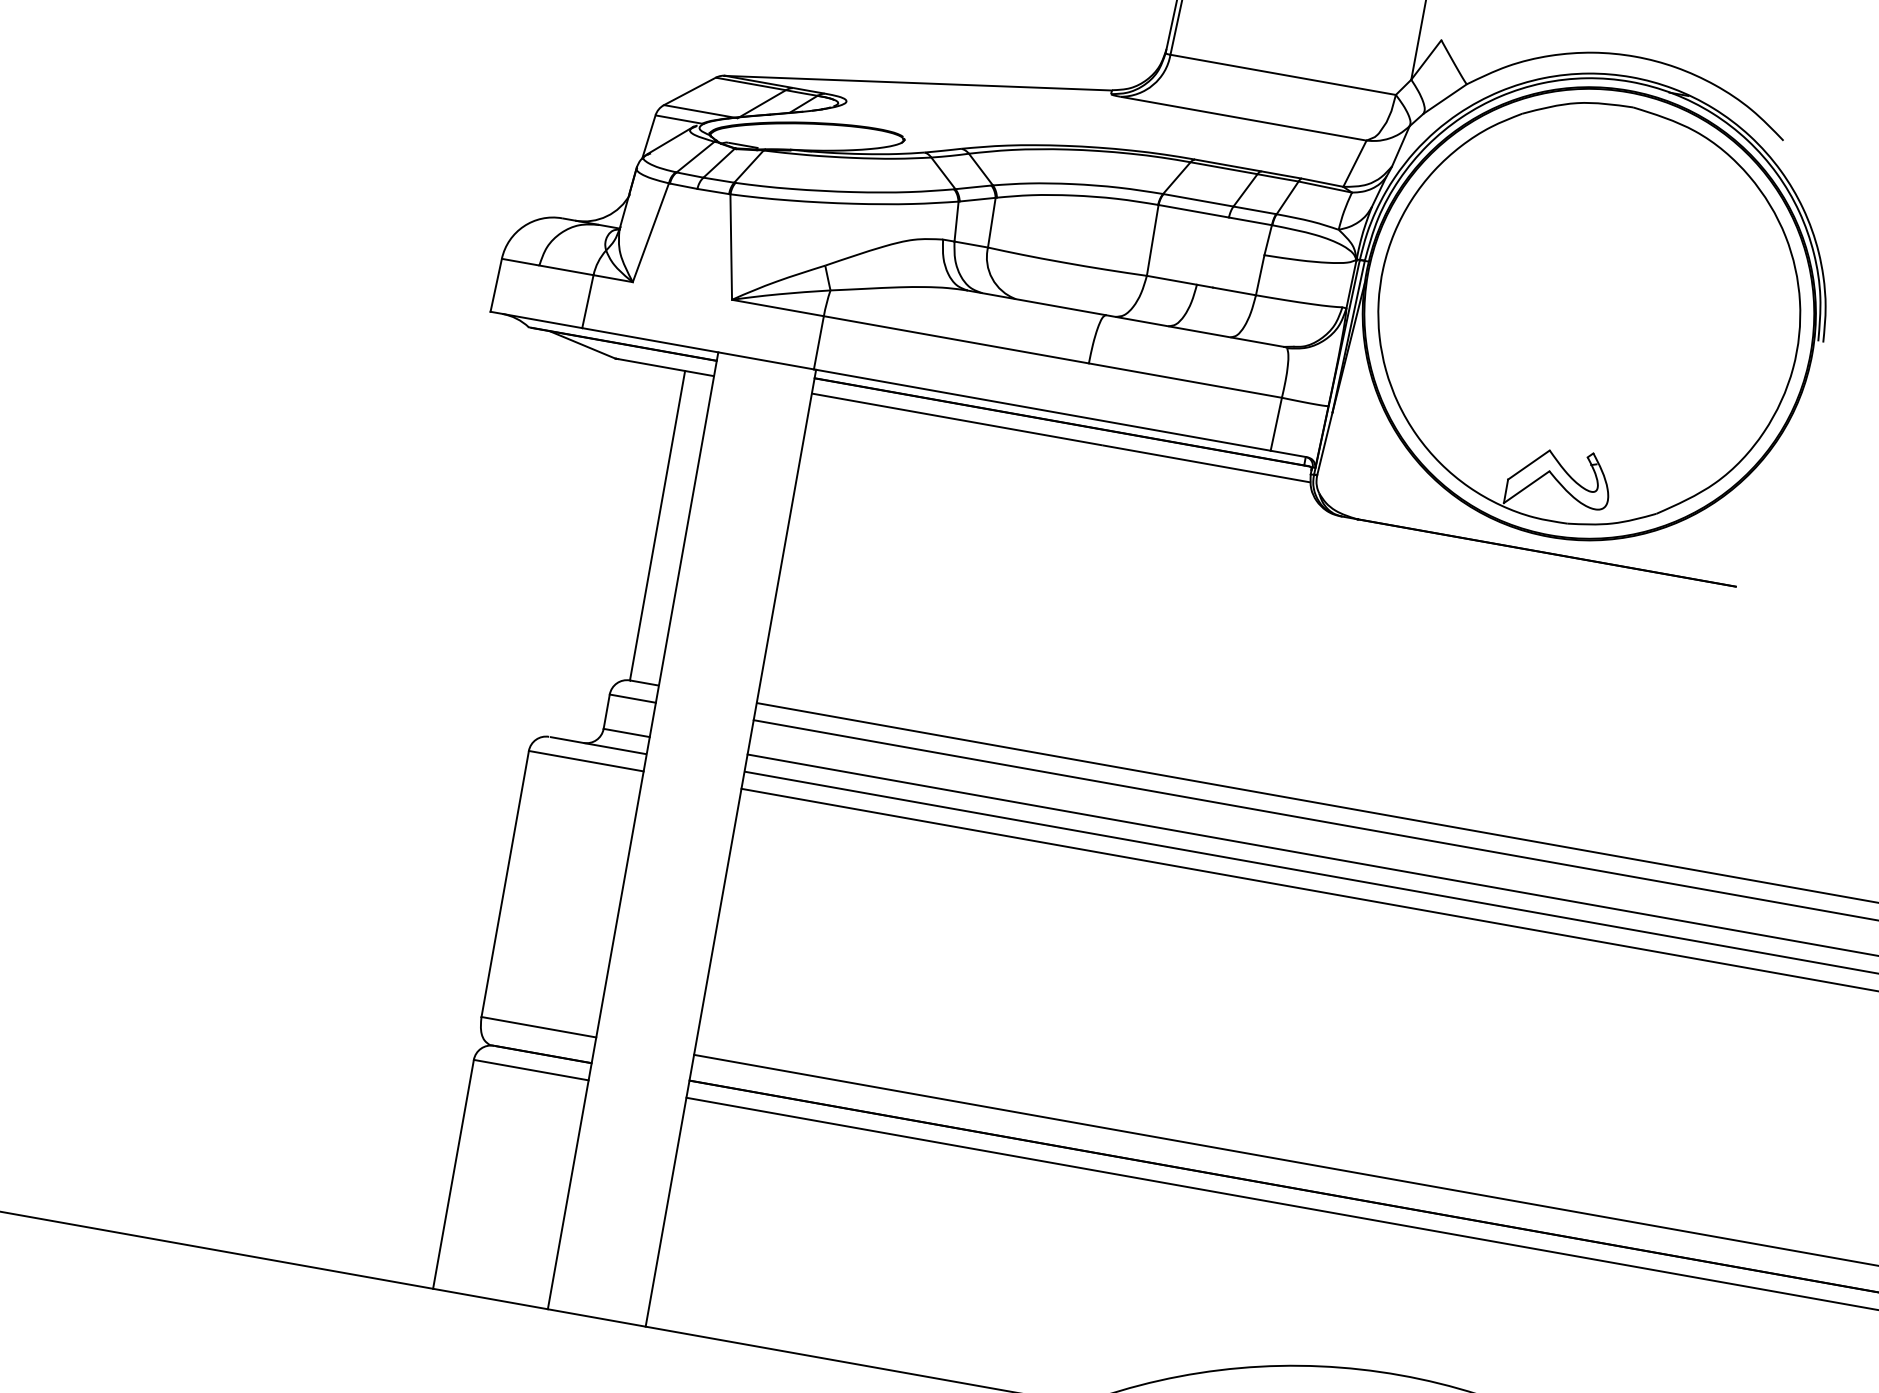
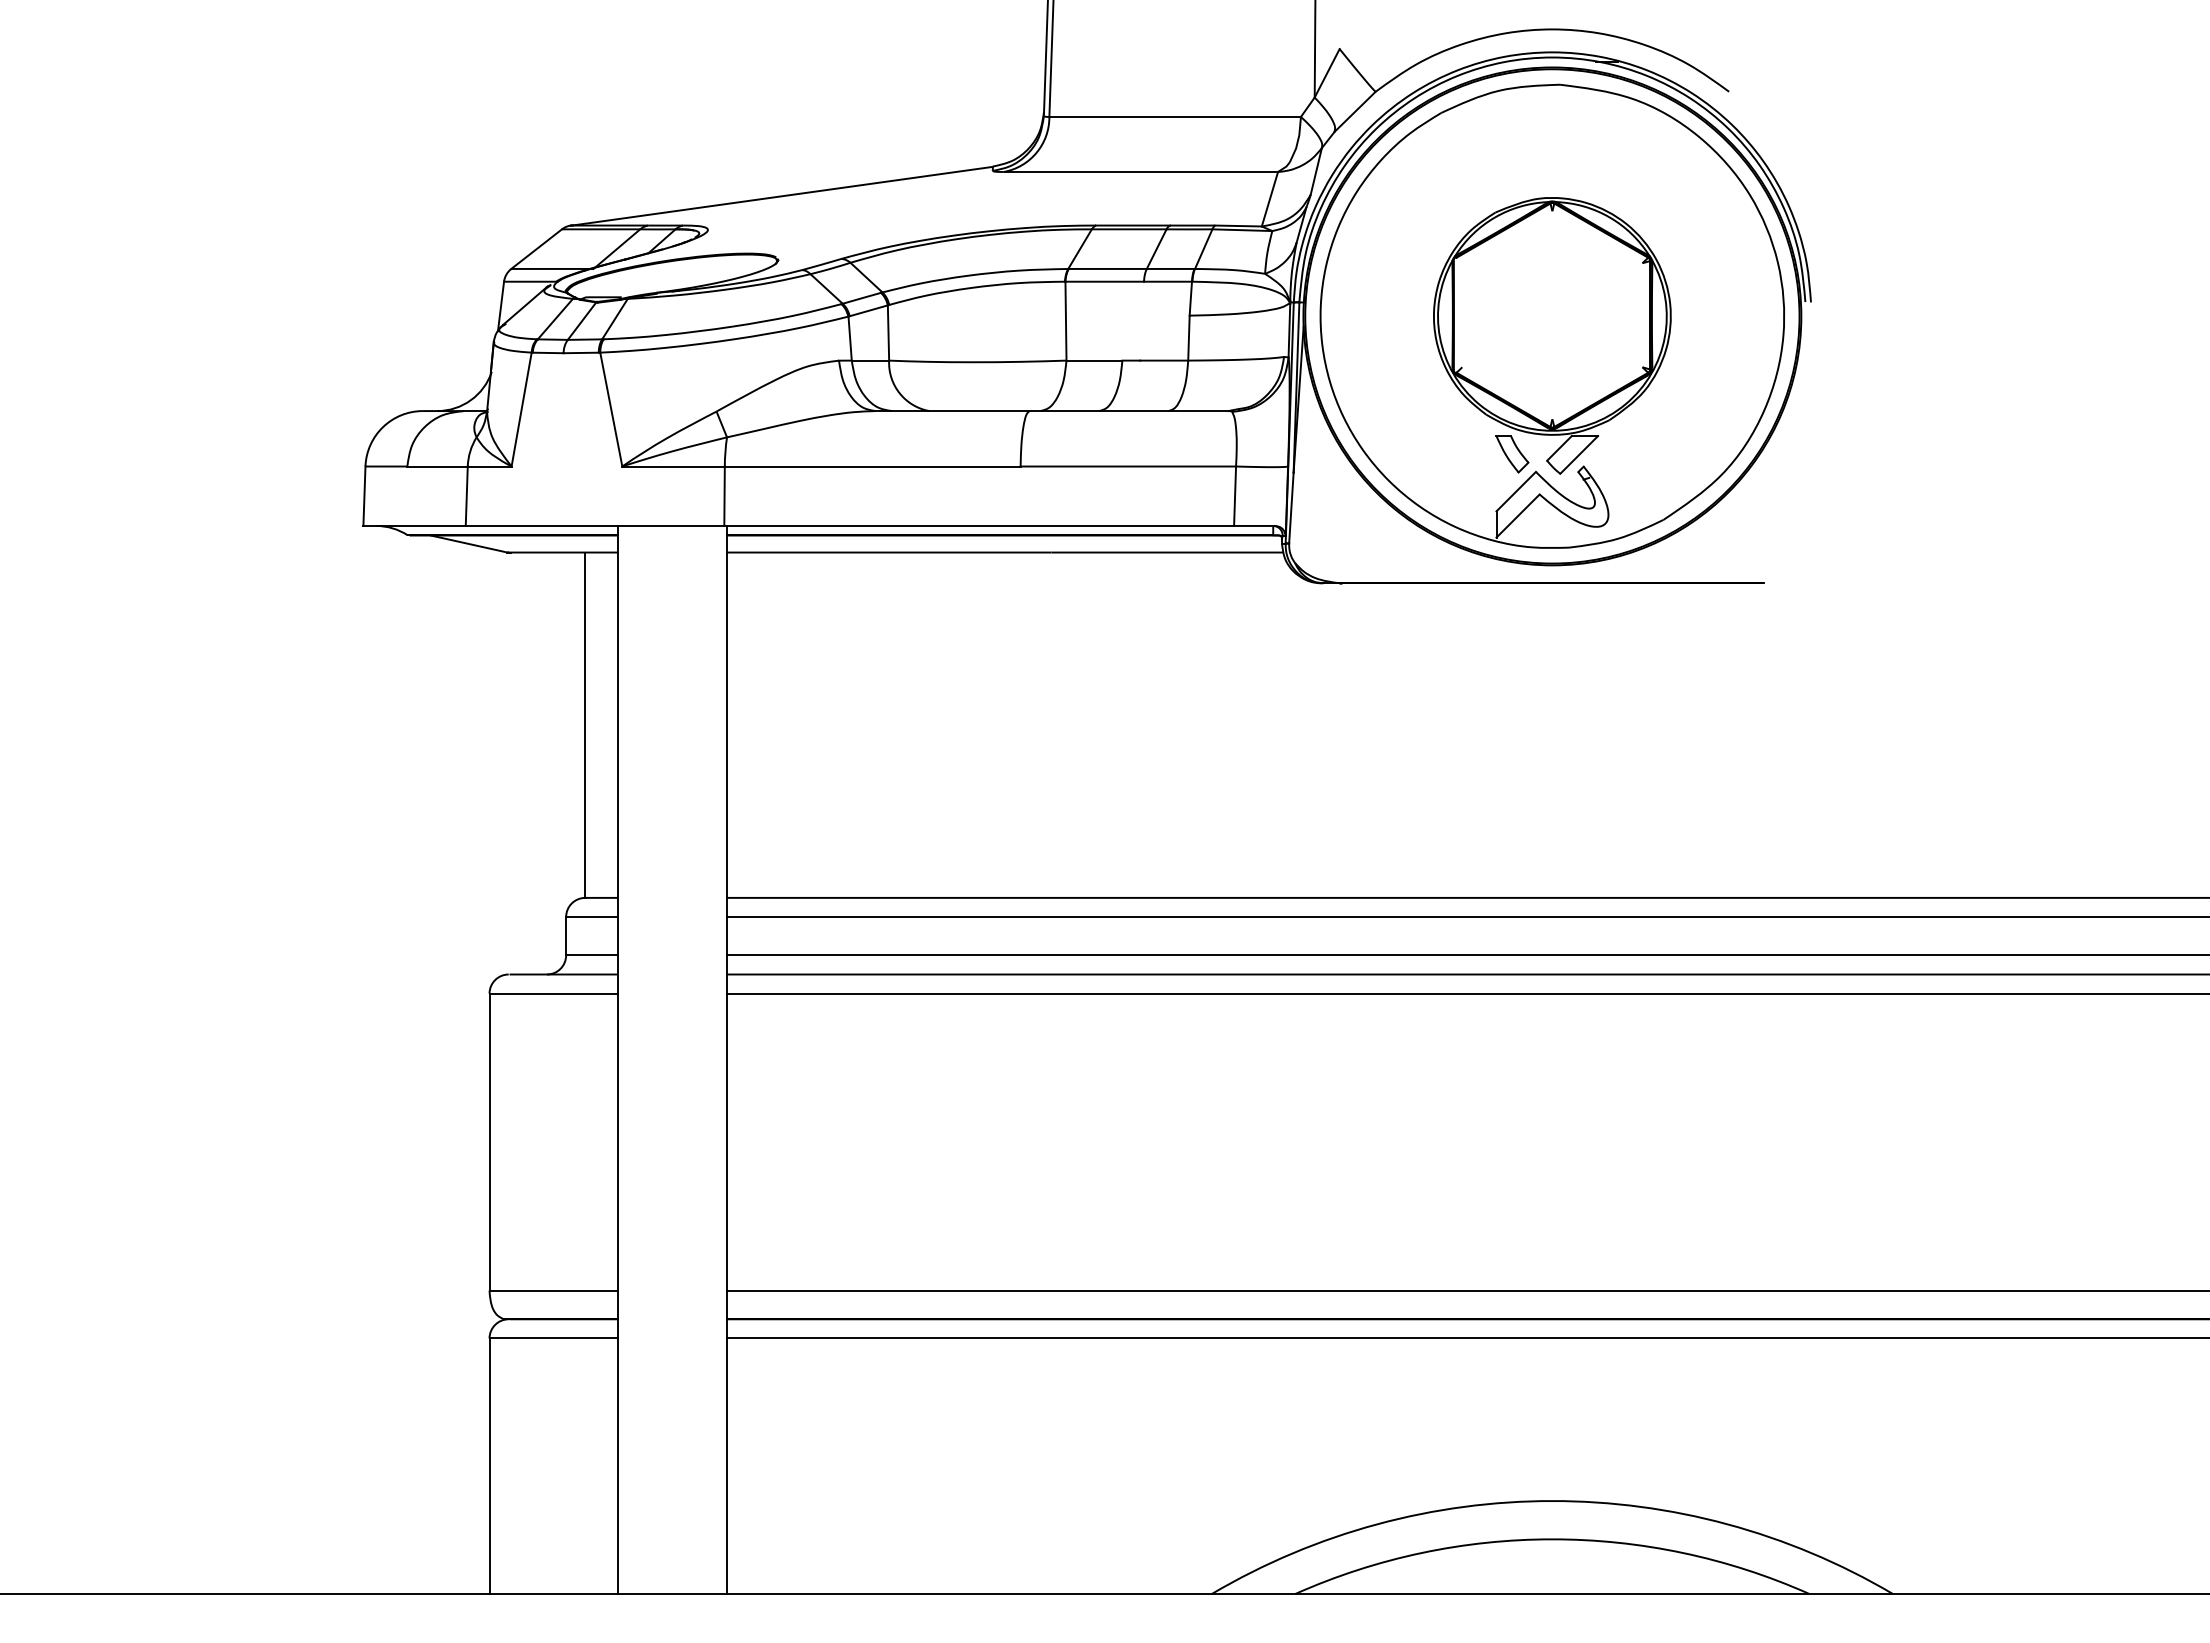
part: (1586, 330) -> (1552, 335), added

